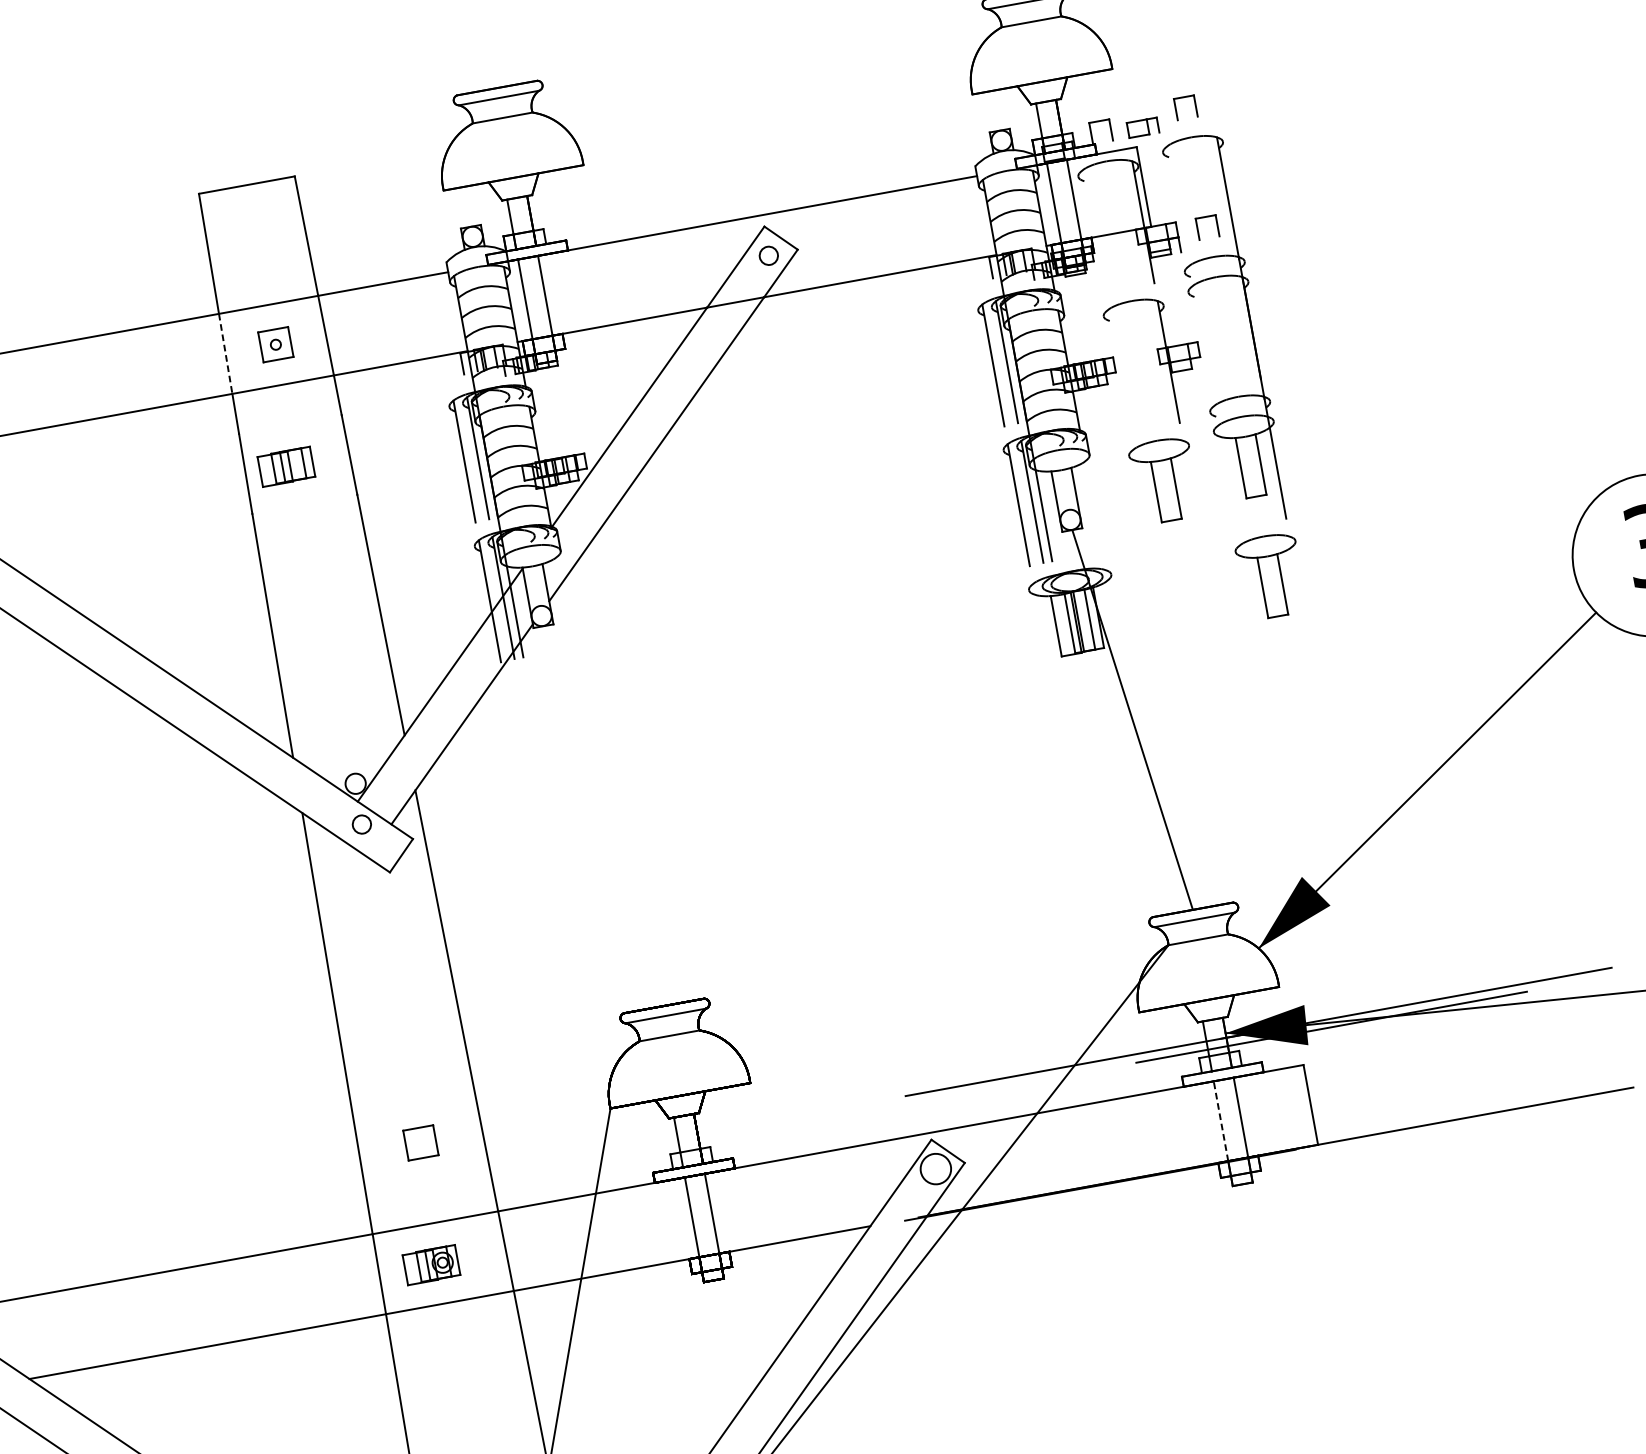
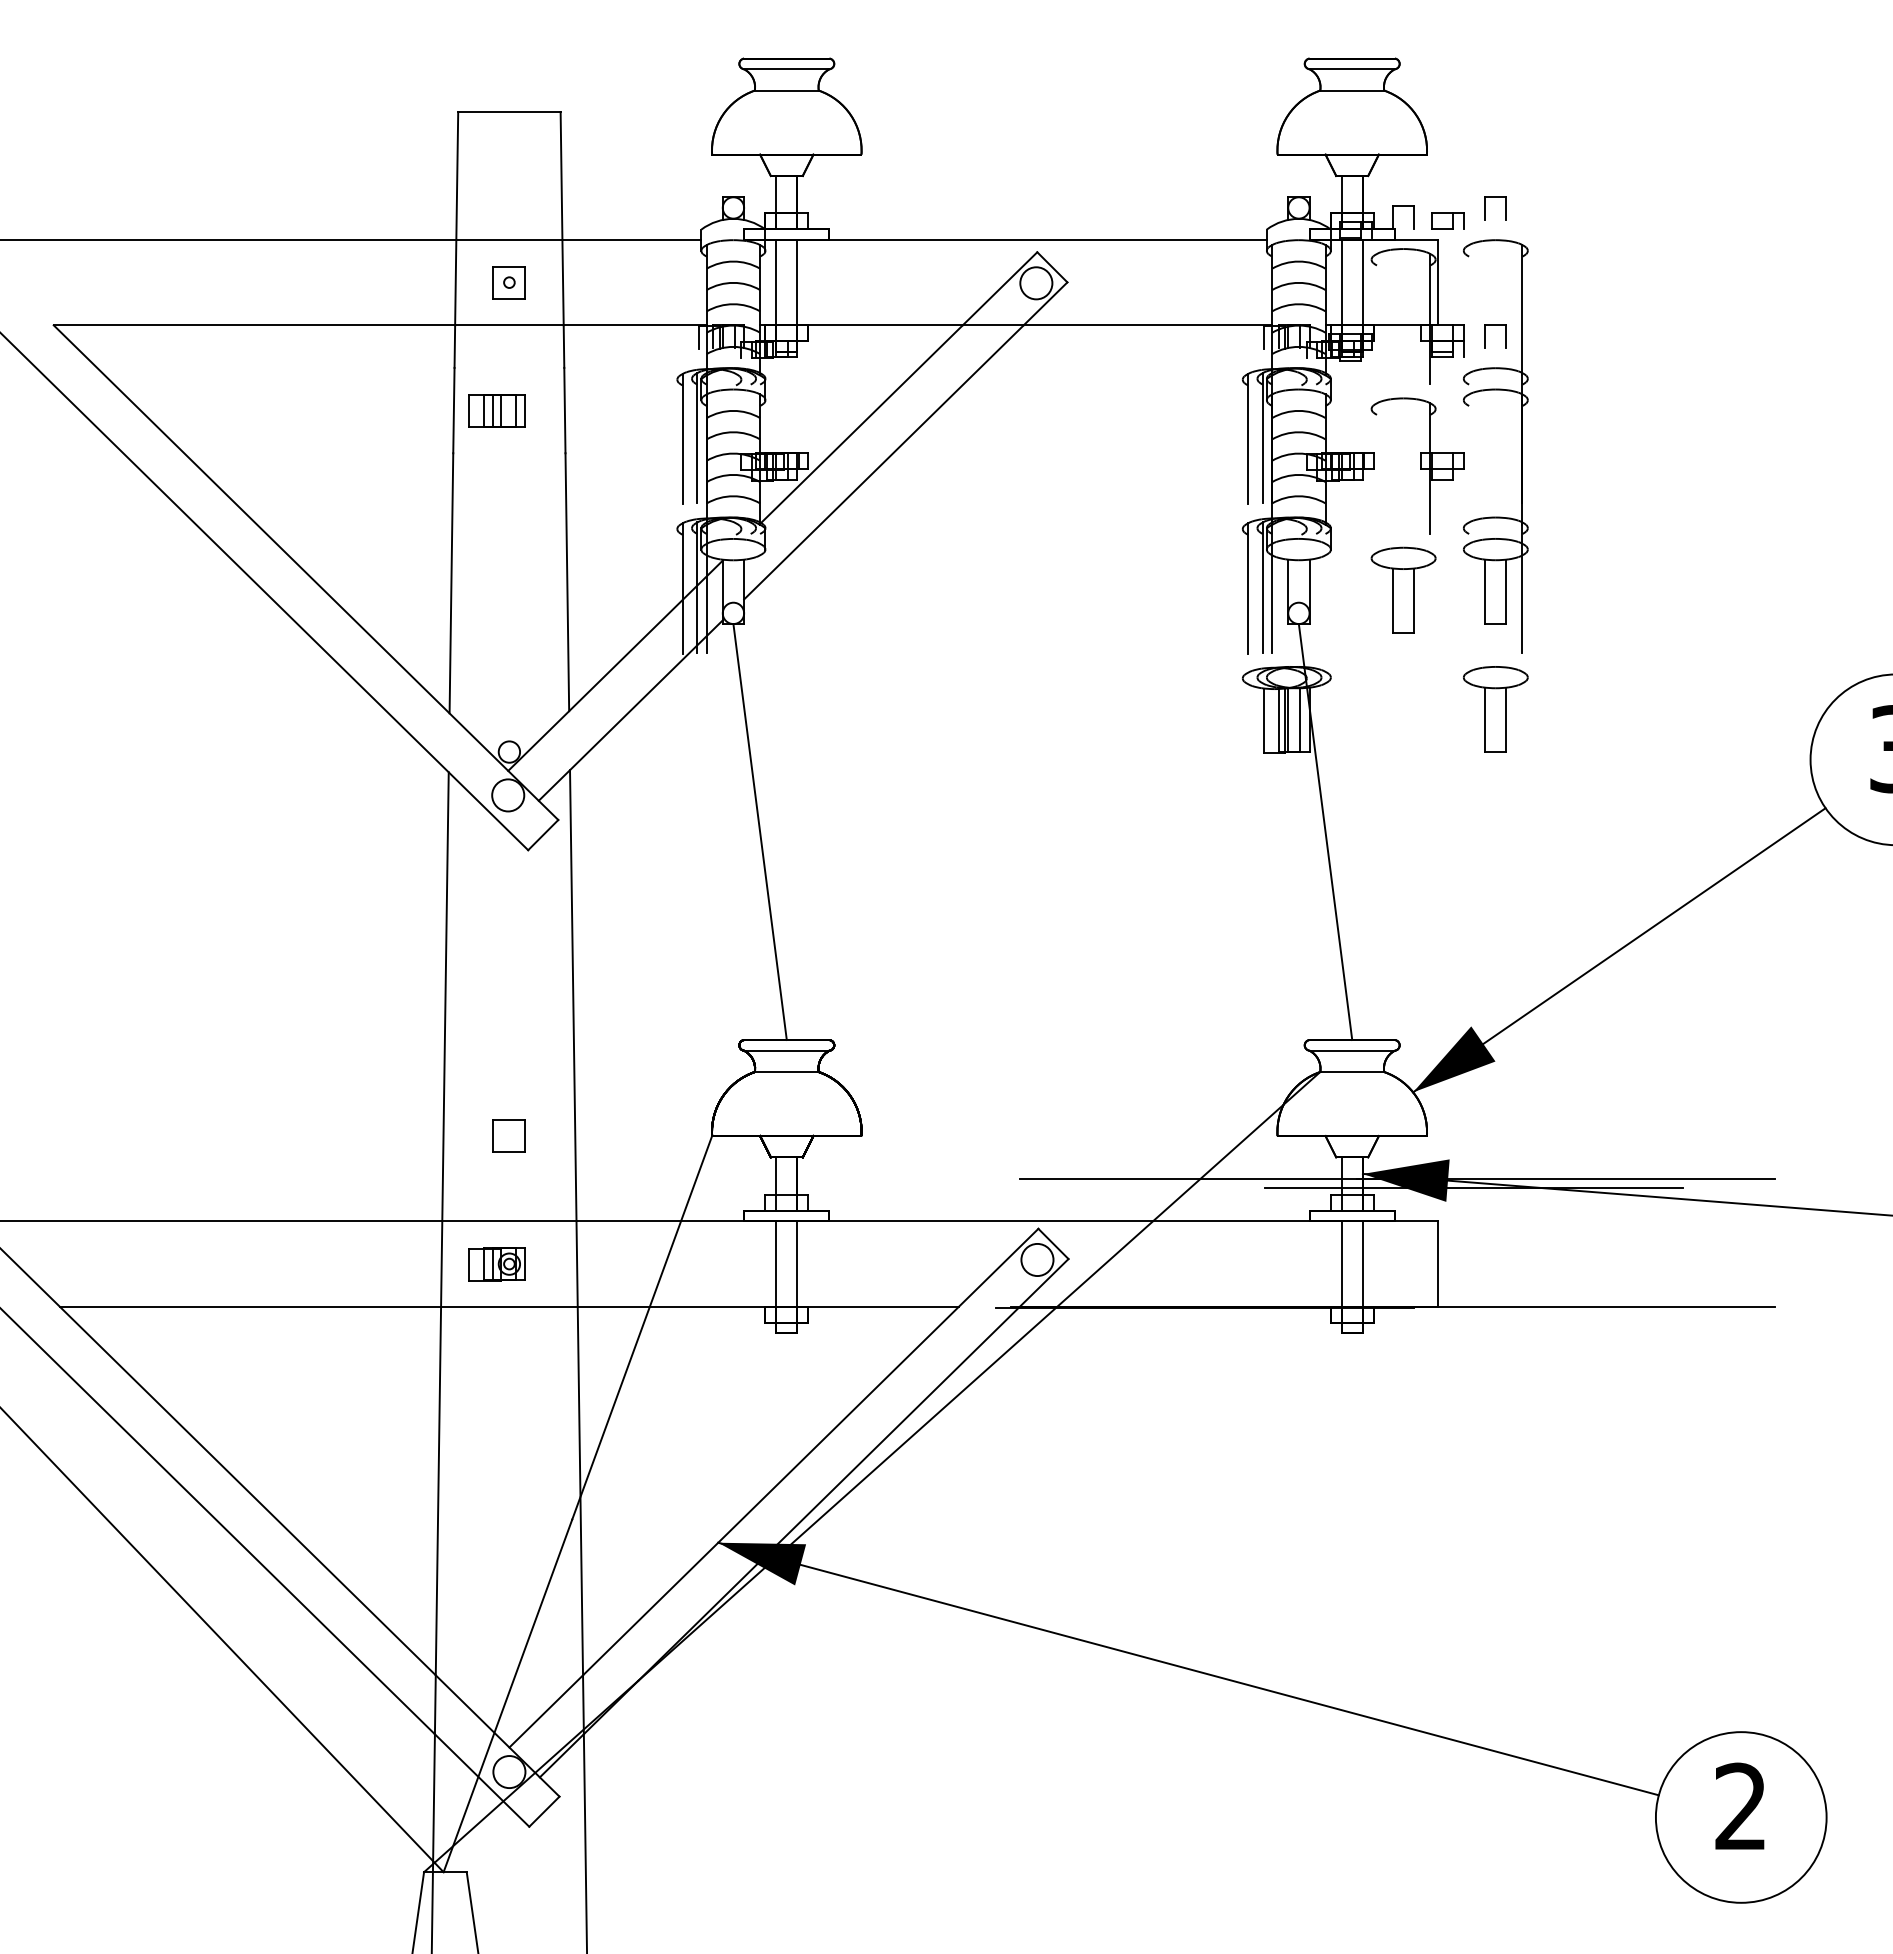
circle: (769, 255) -> (1036, 283), size x1.67
line: (225, 353) -> (455, 282), dashed -> solid
line: (603, 816) -> (759, 832), added
circle: (362, 824) -> (508, 795), size x1.67
line: (1221, 1121) -> (1341, 1264), dashed -> solid

